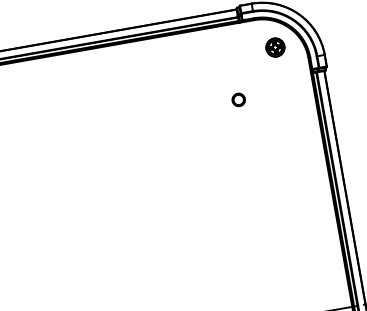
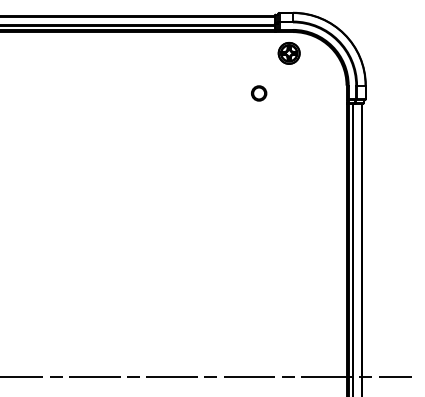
part: (274, 47) -> (288, 53), moved
circle: (239, 99) -> (259, 93), moved

